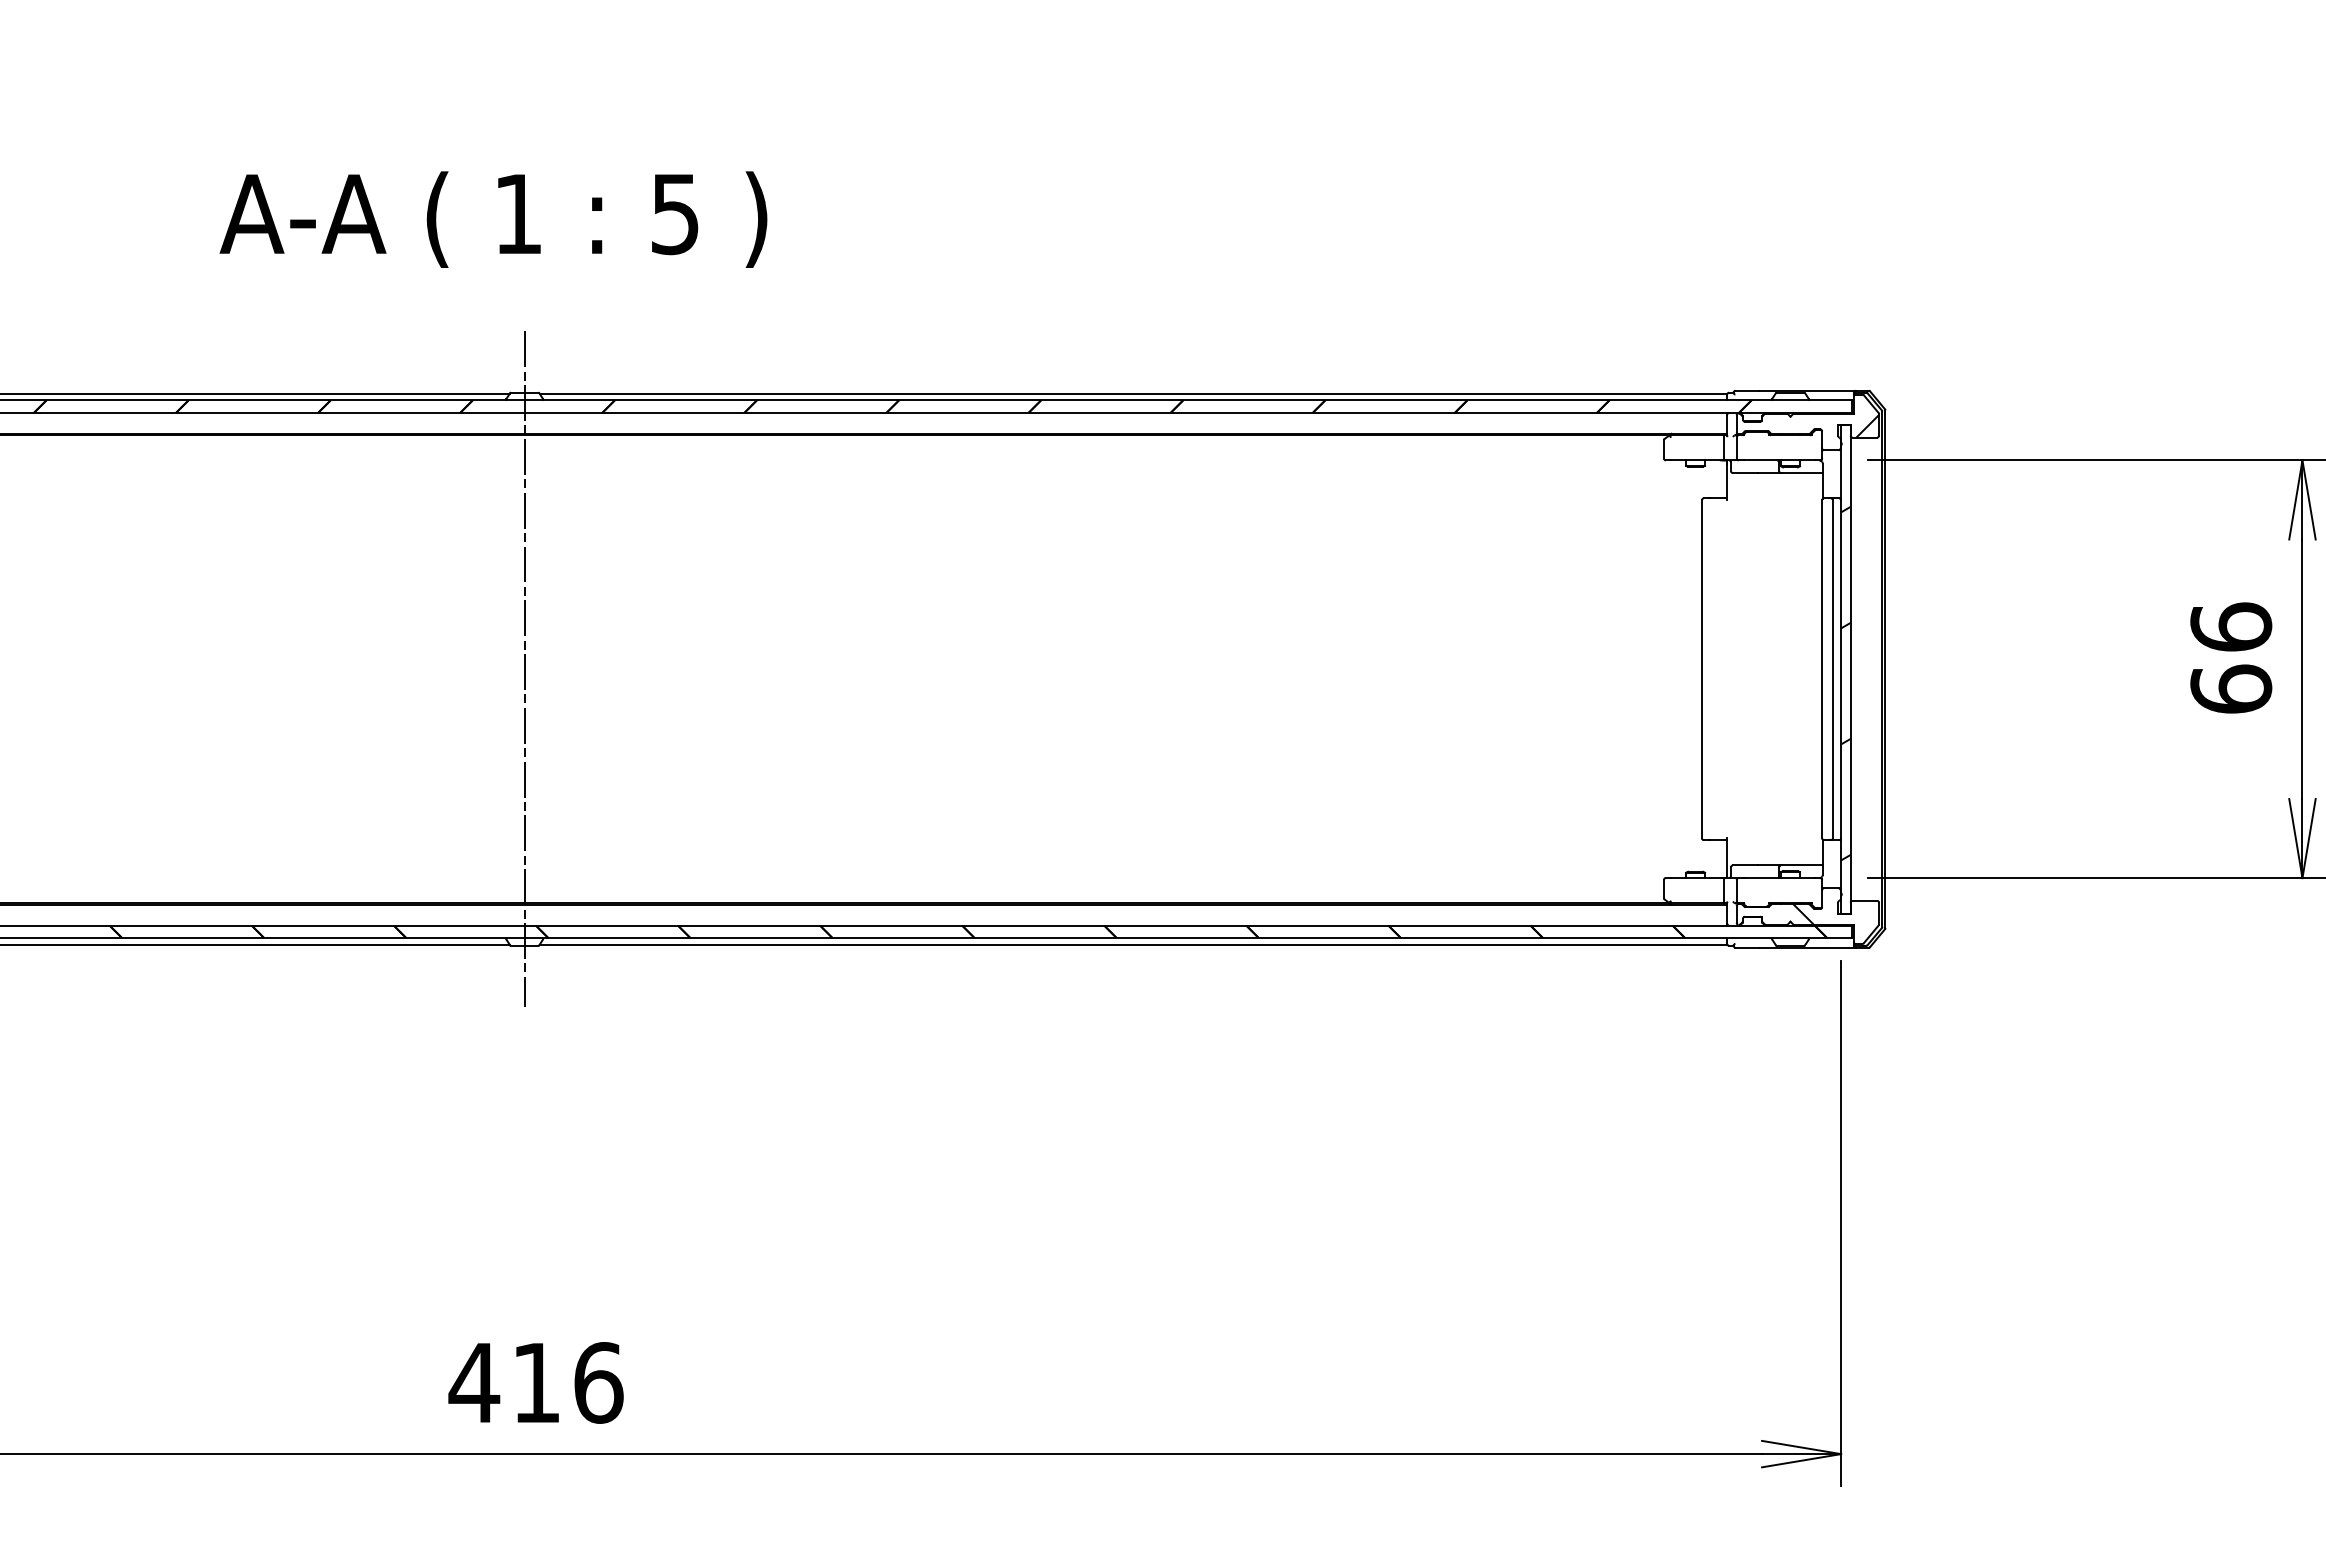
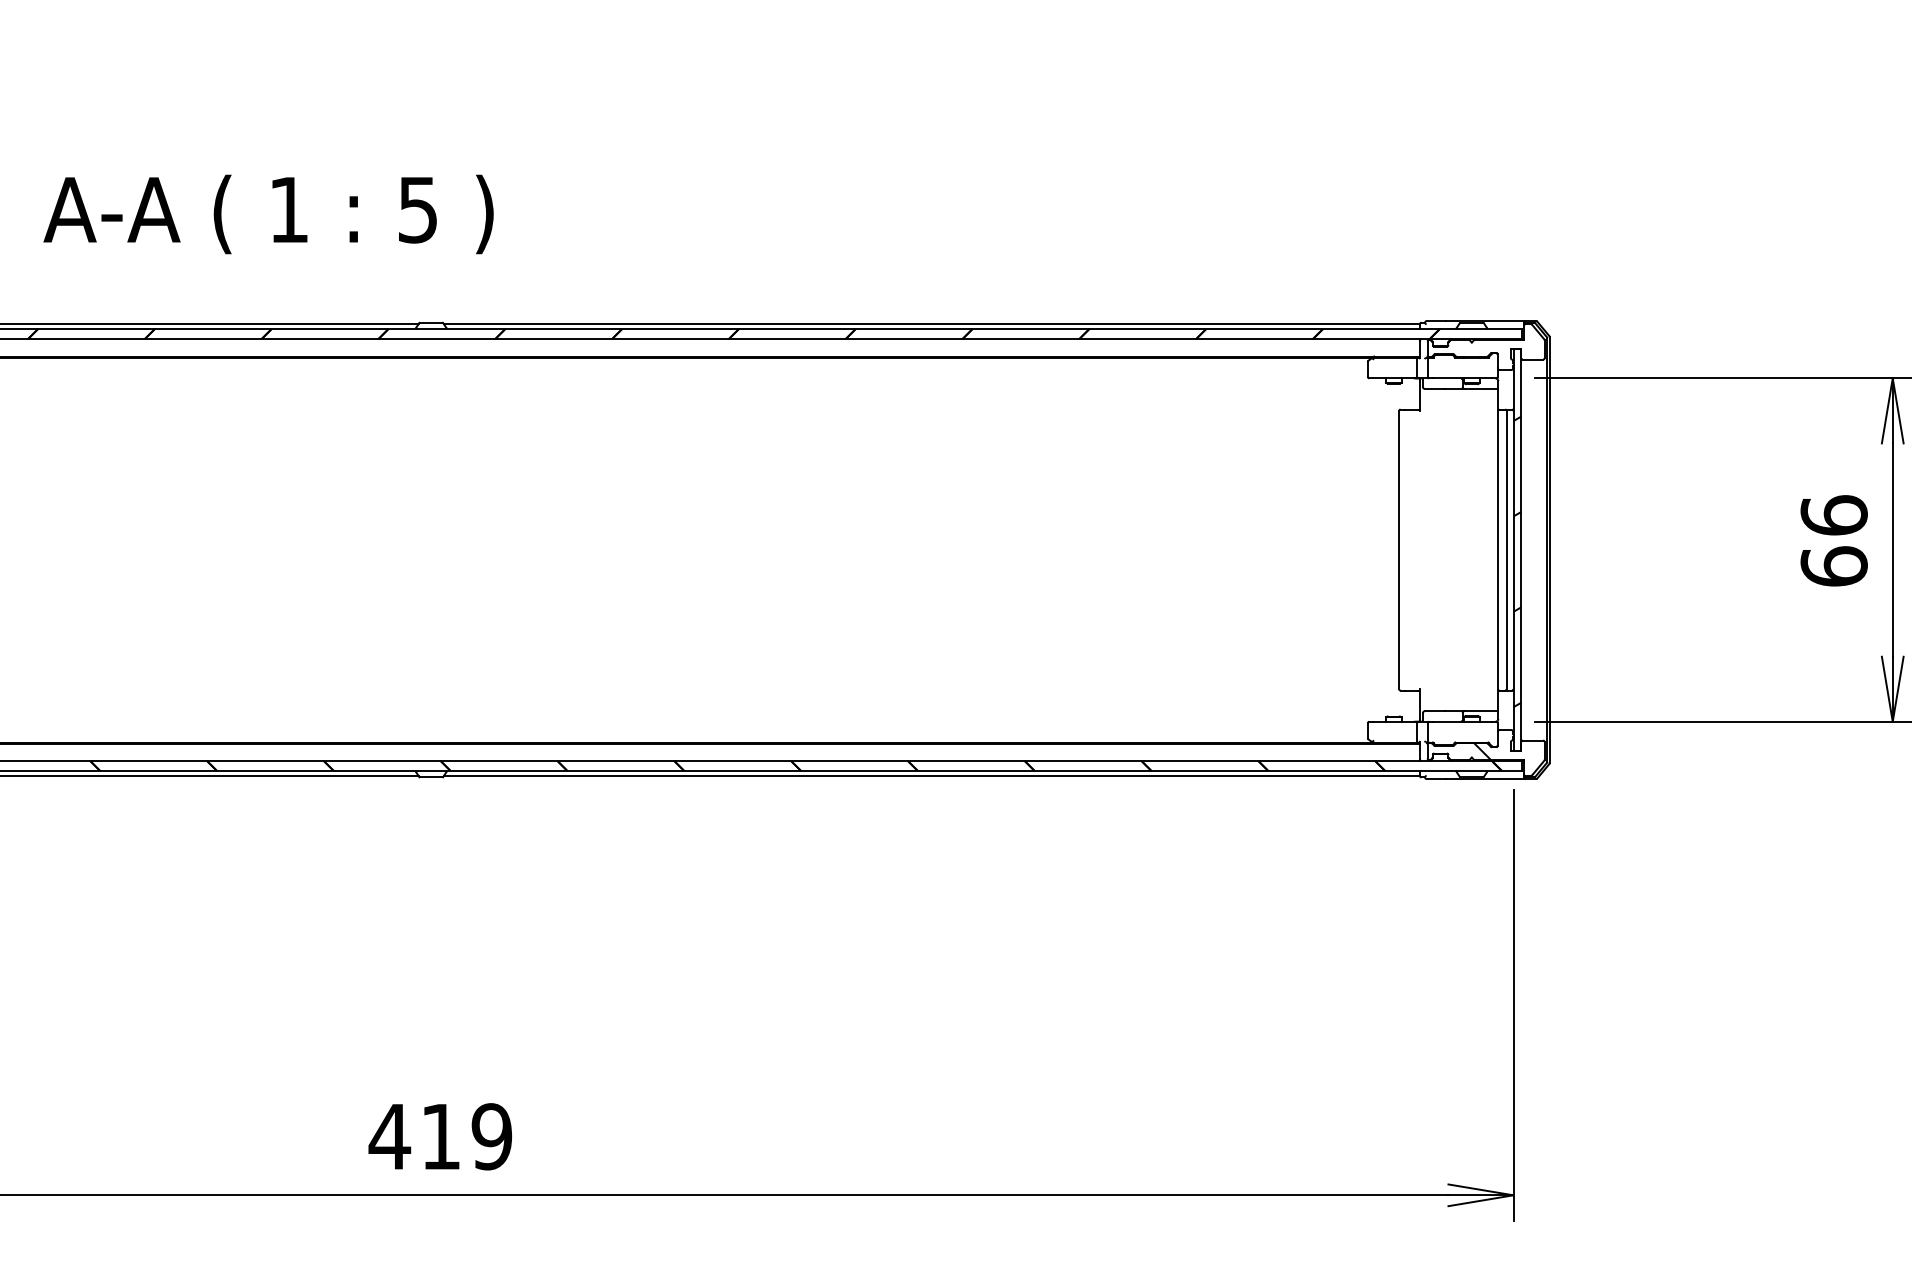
text: (493, 219) -> (268, 214), moved
hatch: (1867, 425) -> (1535, 349), removed
line: (524, 668) -> (431, 549), removed
text: (597, 1382) -> (491, 1136), 416 -> 419

